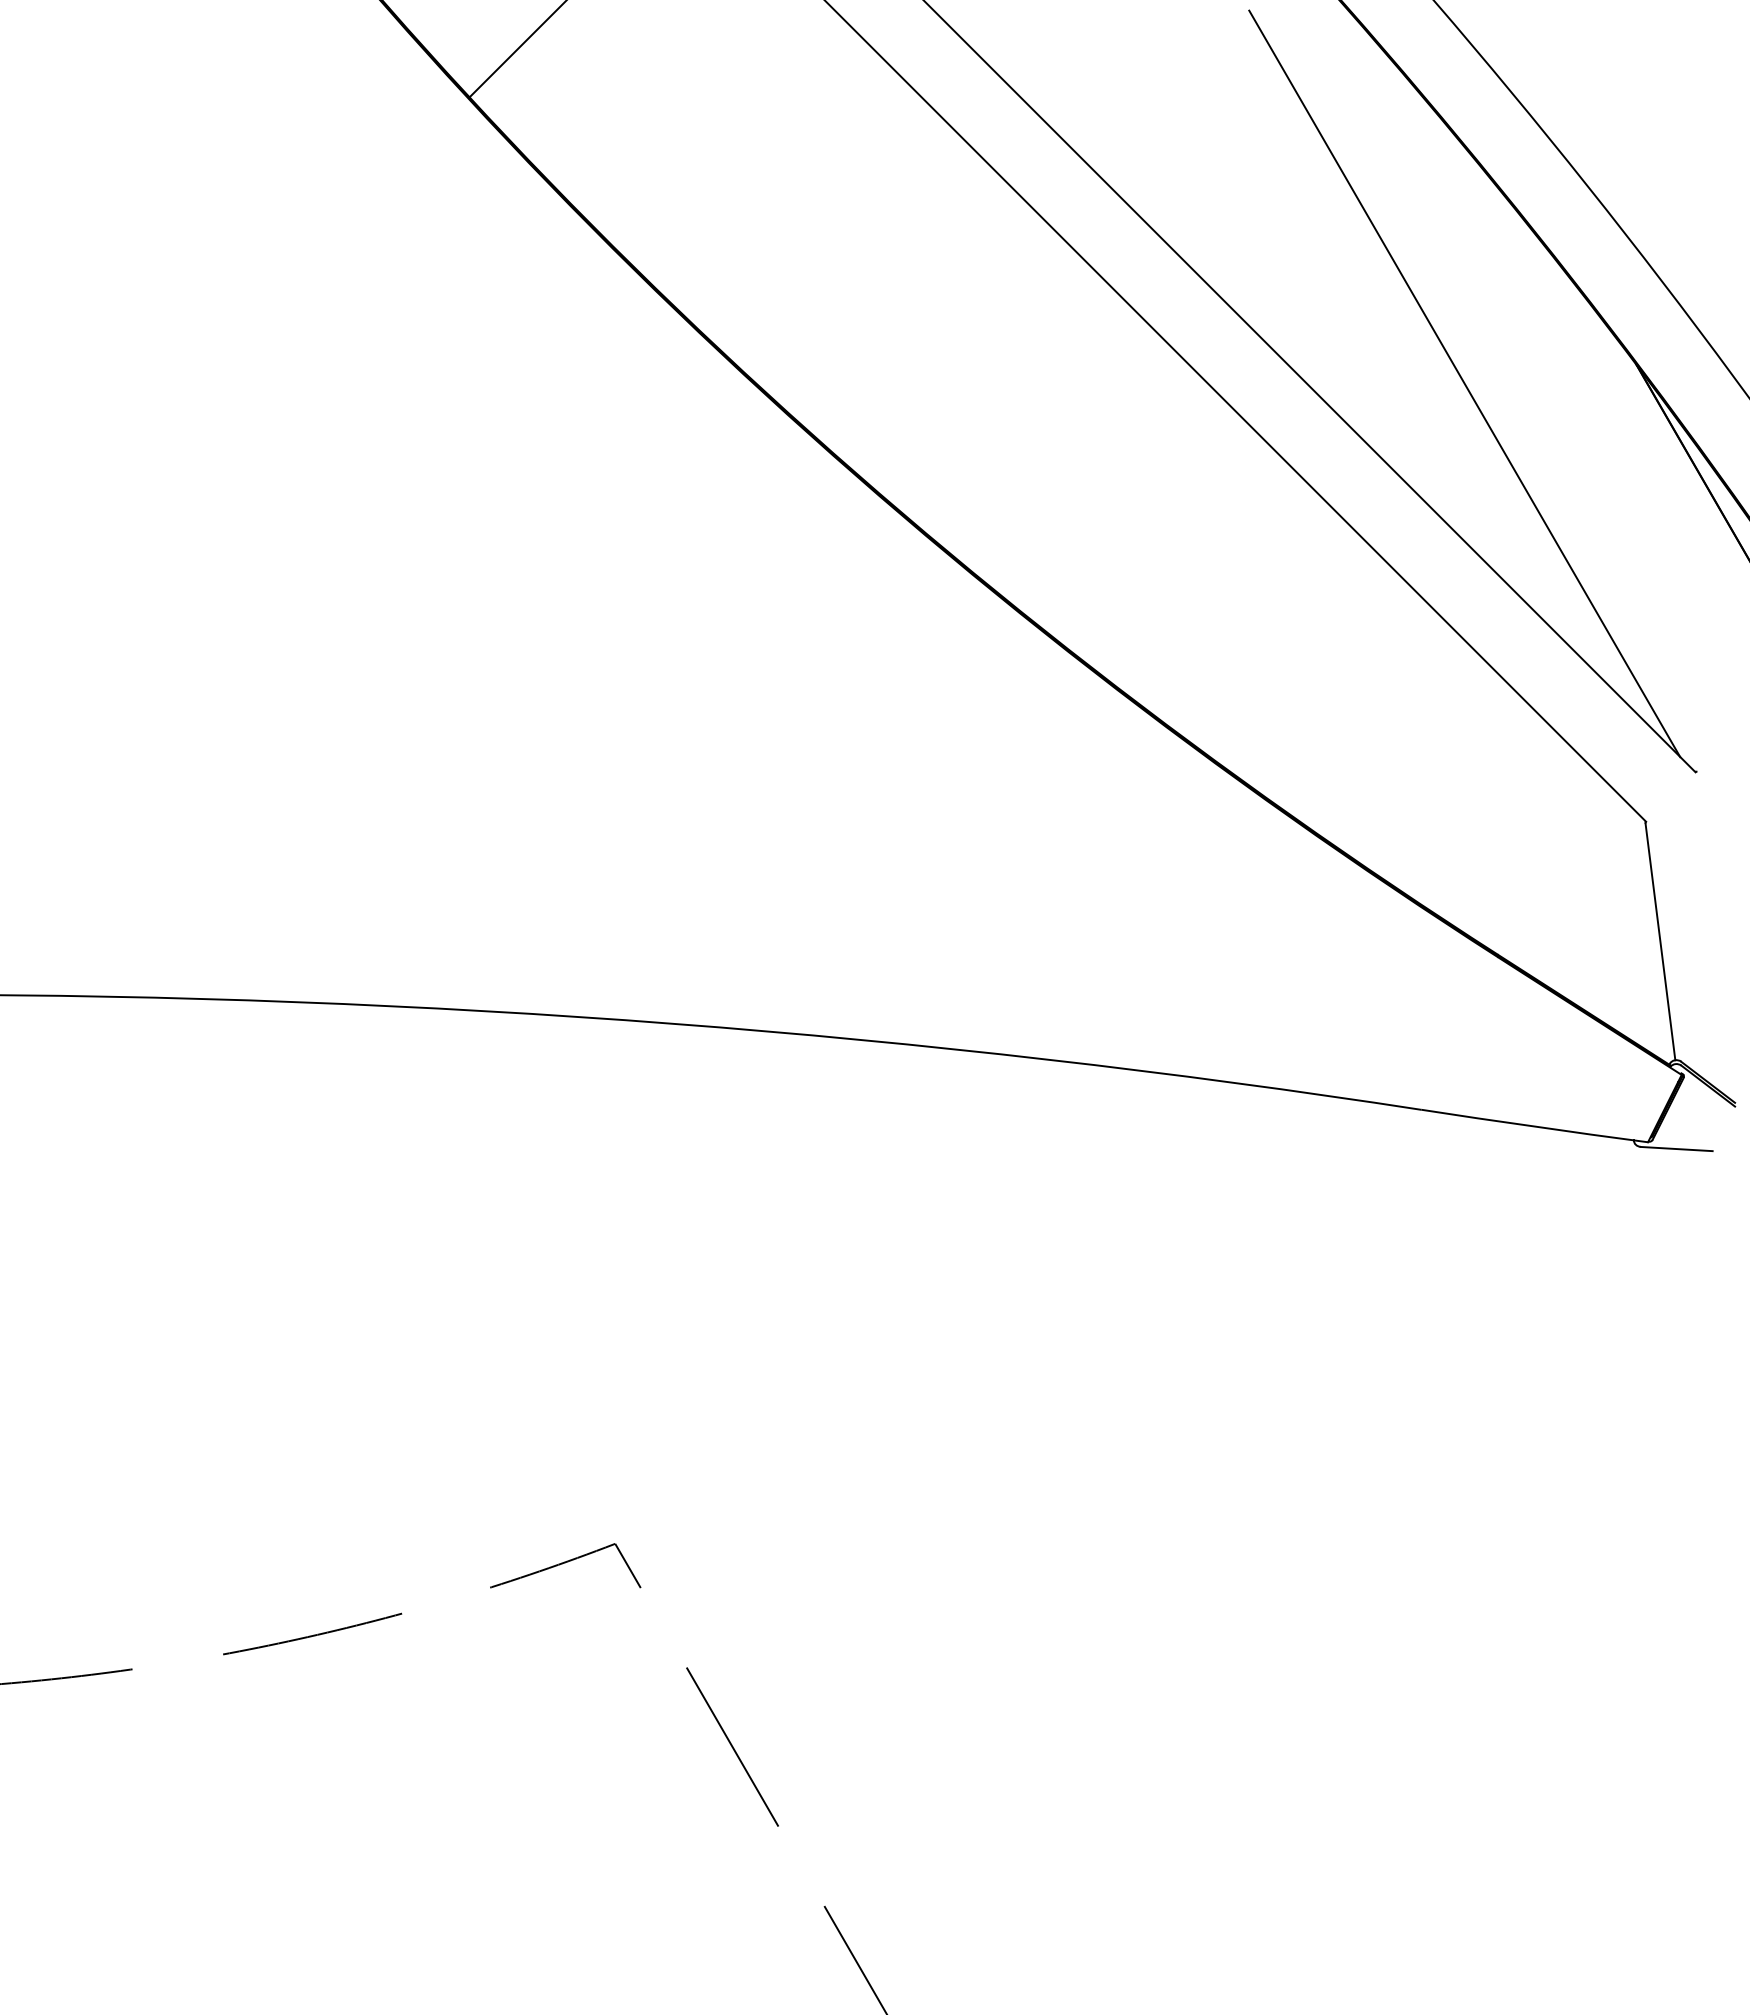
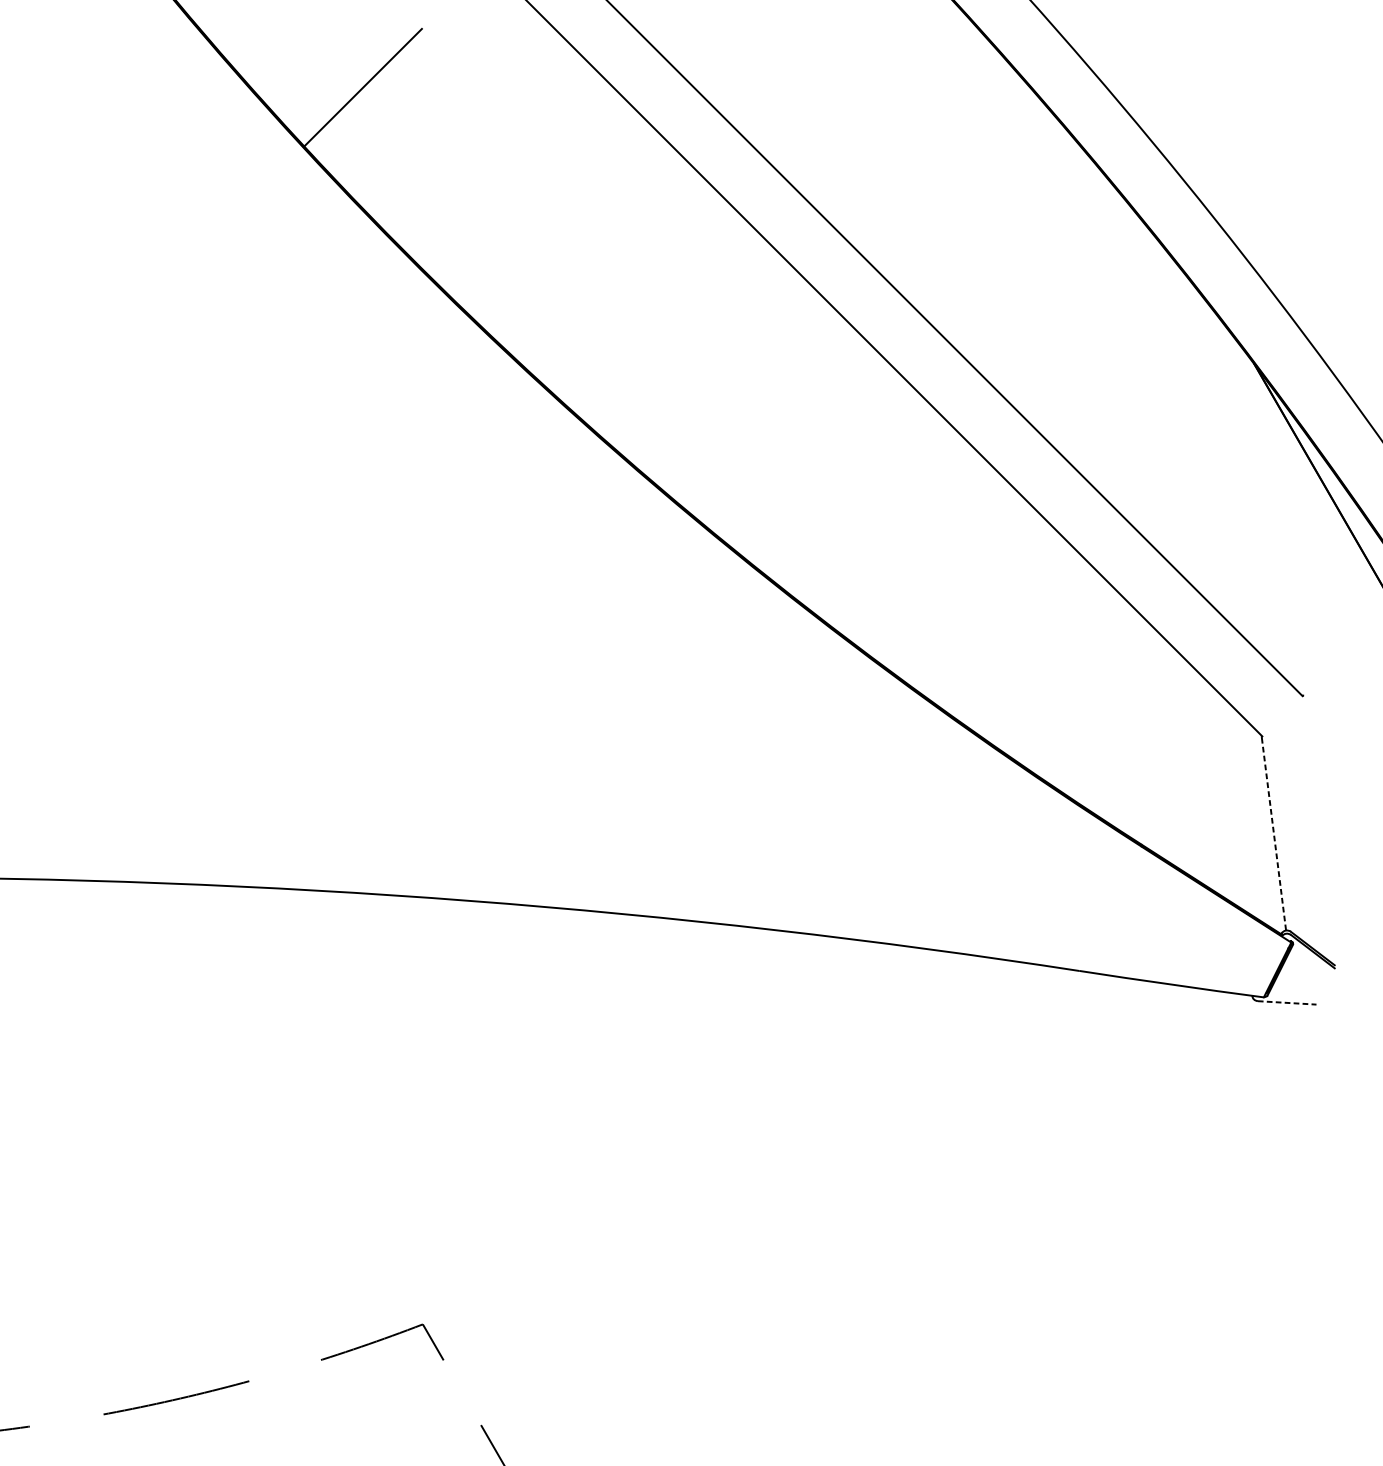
line: (1464, 383) -> (1114, 379), removed
line: (1660, 942) -> (1274, 834), solid -> dashed
line: (1677, 1149) -> (1287, 1003), solid -> dashed

